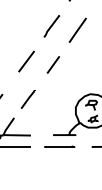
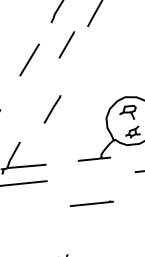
line: (52, 64) -> (65, 44), moved
line: (27, 99) -> (51, 109), moved
line: (59, 146) -> (91, 203), moved

